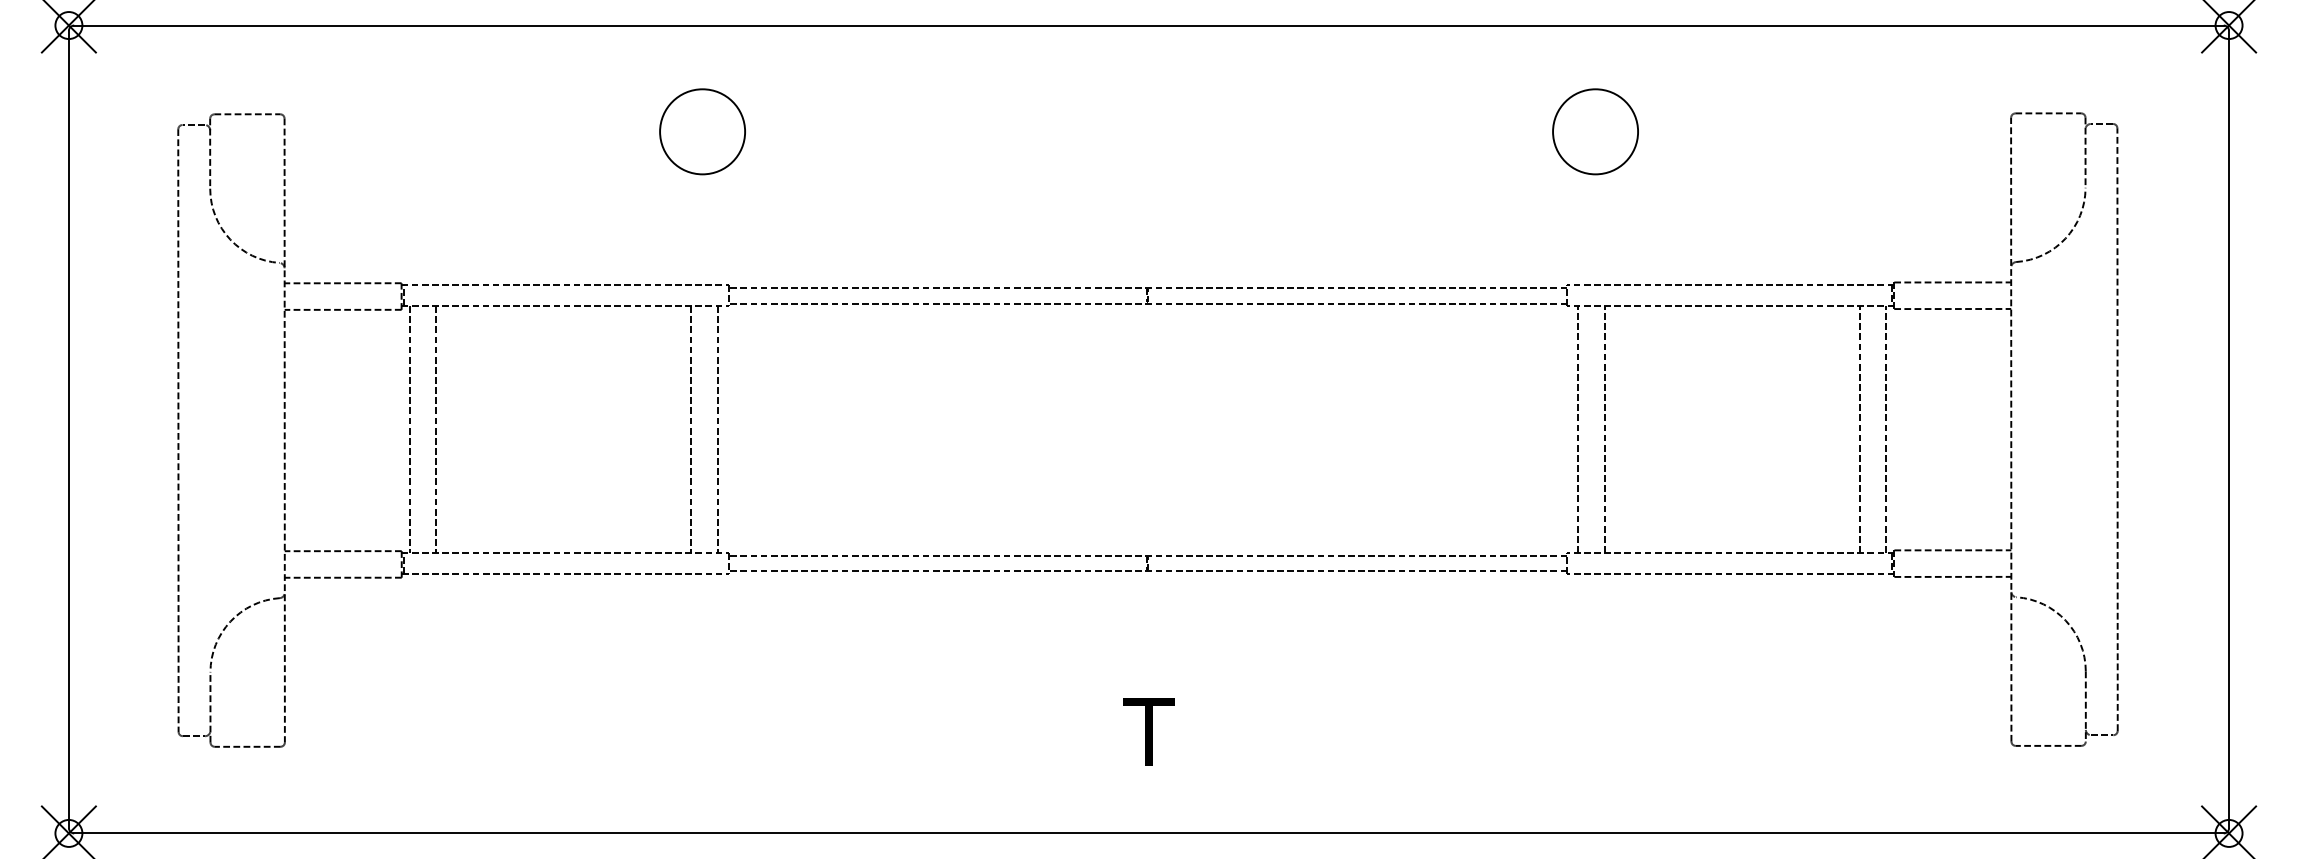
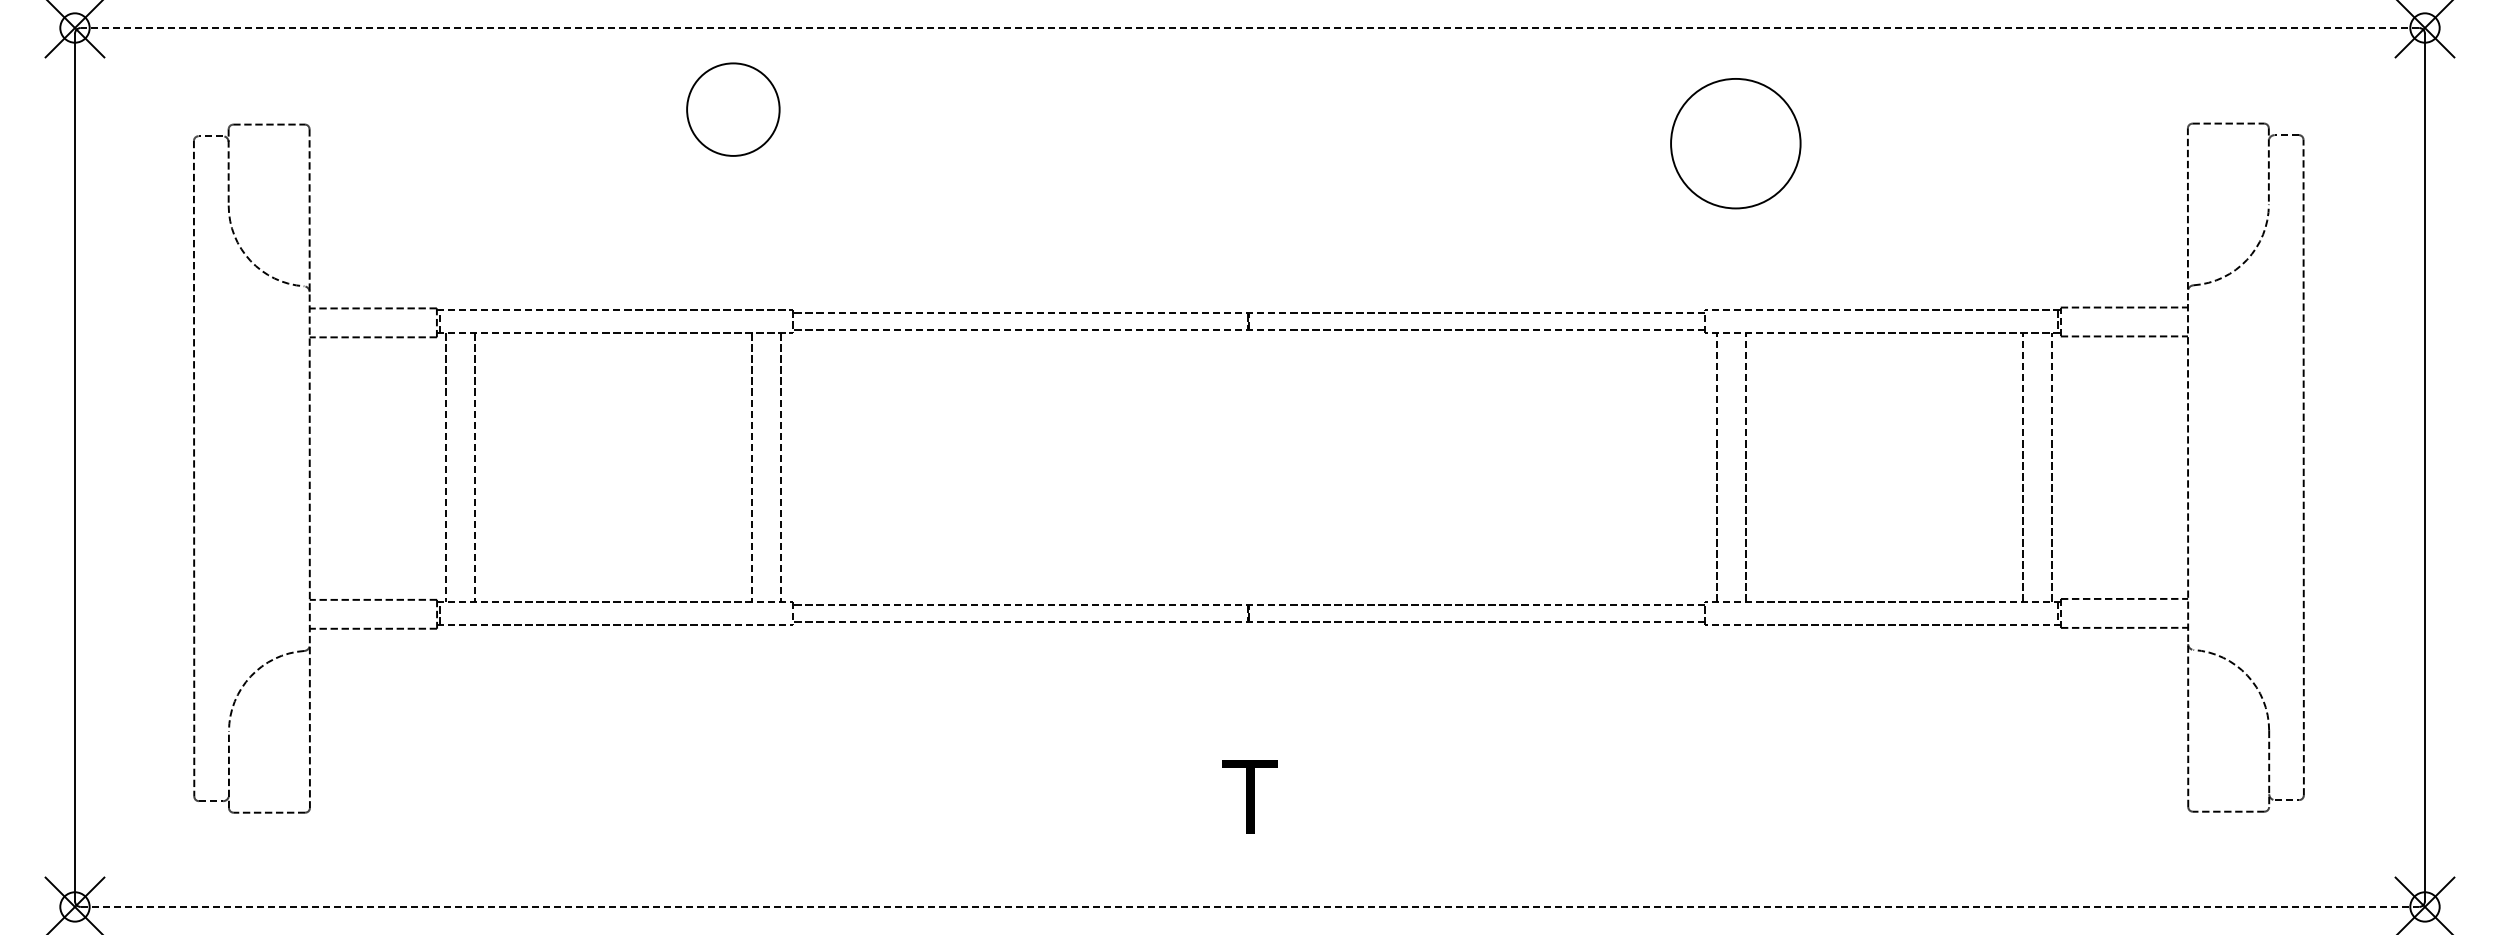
line: (1148, 25) -> (1249, 28), solid -> dashed
circle: (702, 131) -> (733, 109), moved
circle: (1595, 131) -> (1735, 143), size x1.4
line: (1149, 833) -> (1250, 906), solid -> dashed

